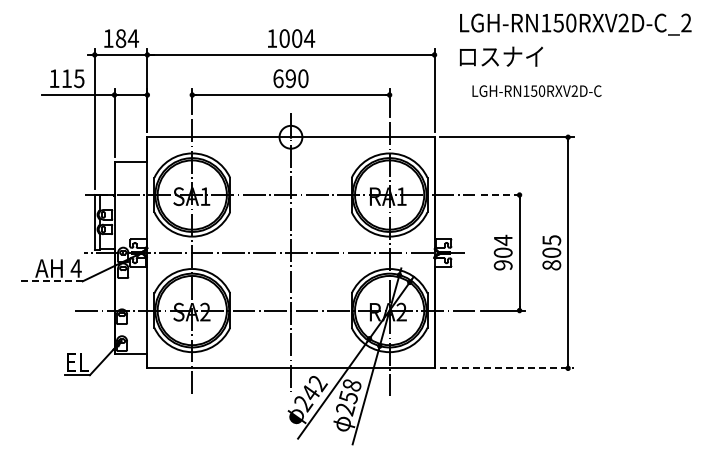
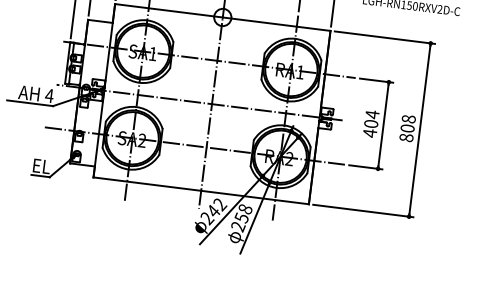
line: (503, 195) -> (376, 81), dashed -> solid
text: (551, 240) -> (408, 119), 805 -> 808
text: (502, 264) -> (369, 132), 904 -> 404
line: (51, 281) -> (29, 103), dashed -> solid
line: (507, 368) -> (363, 211), dashed -> solid

